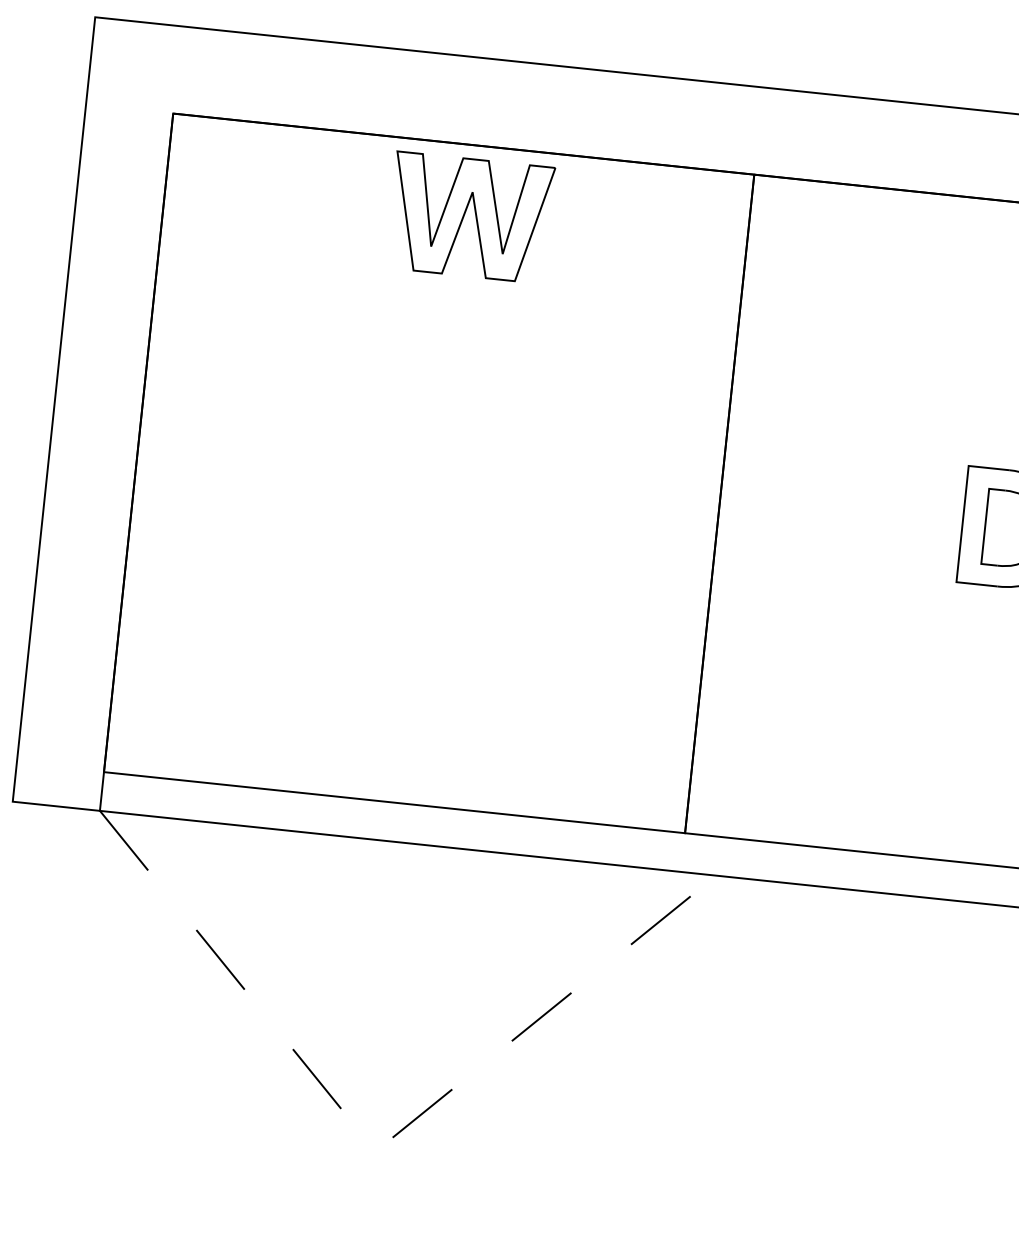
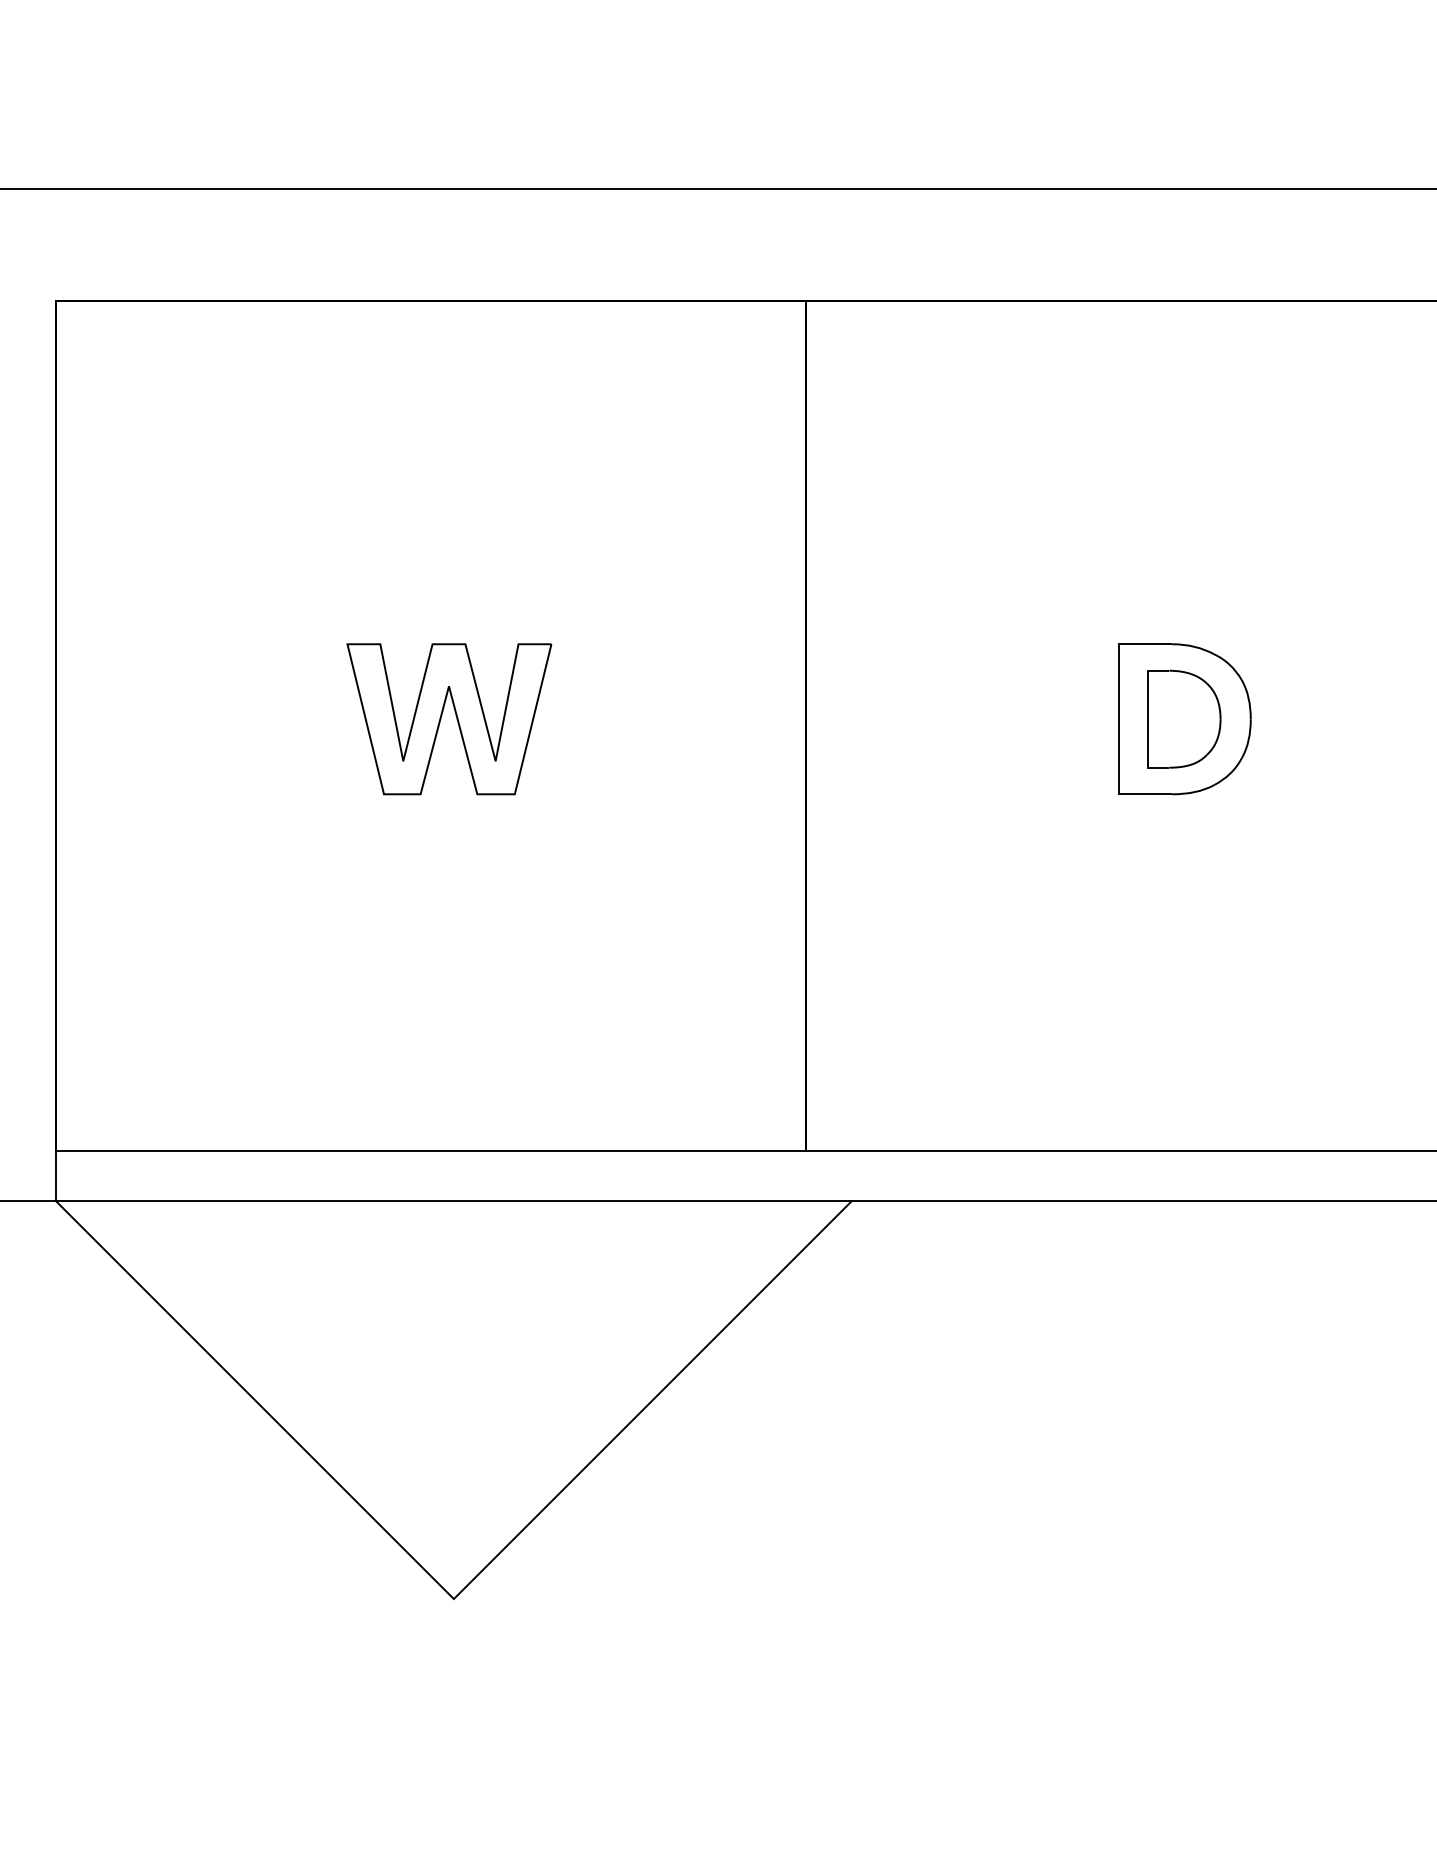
part: (475, 218) -> (456, 719), moved
line: (375, 1151) -> (453, 1599), dashed -> solid

